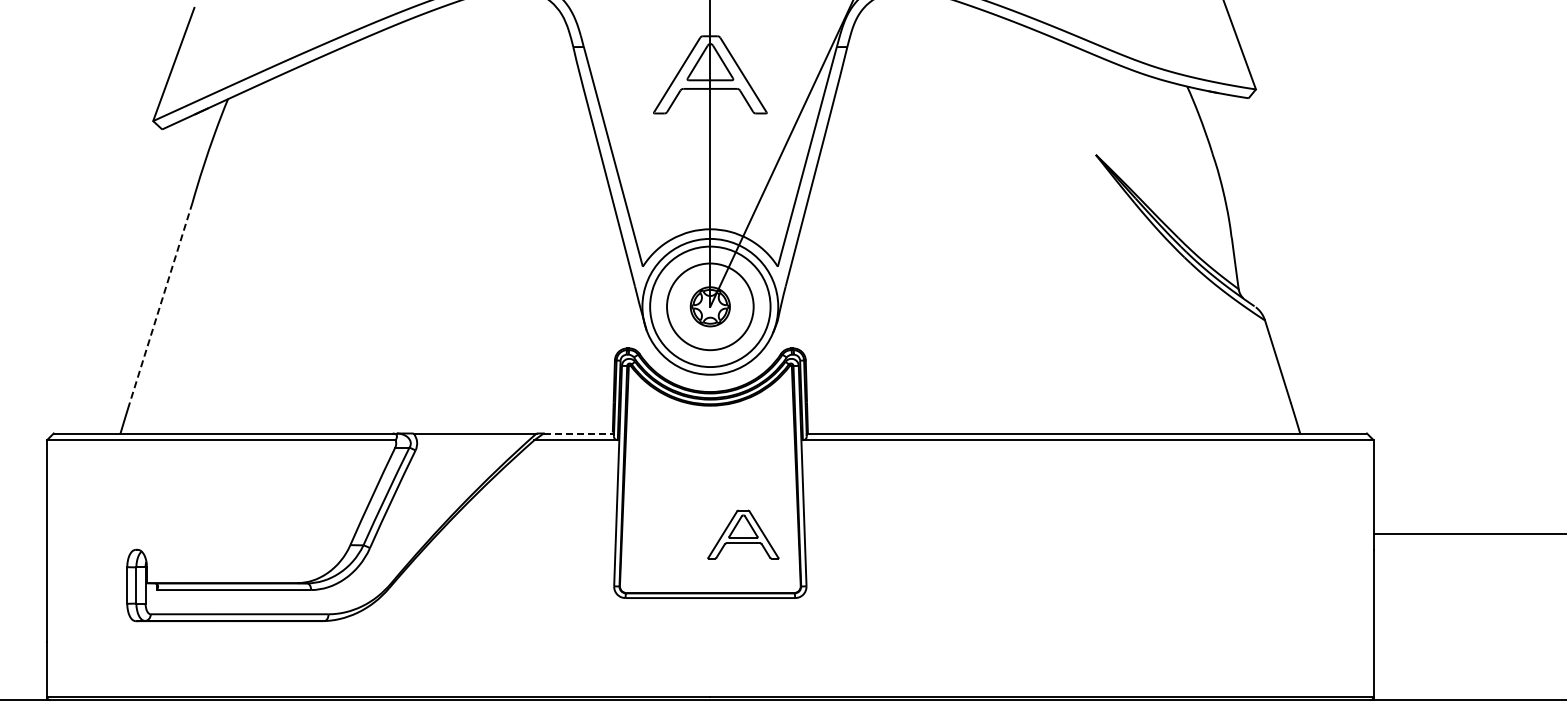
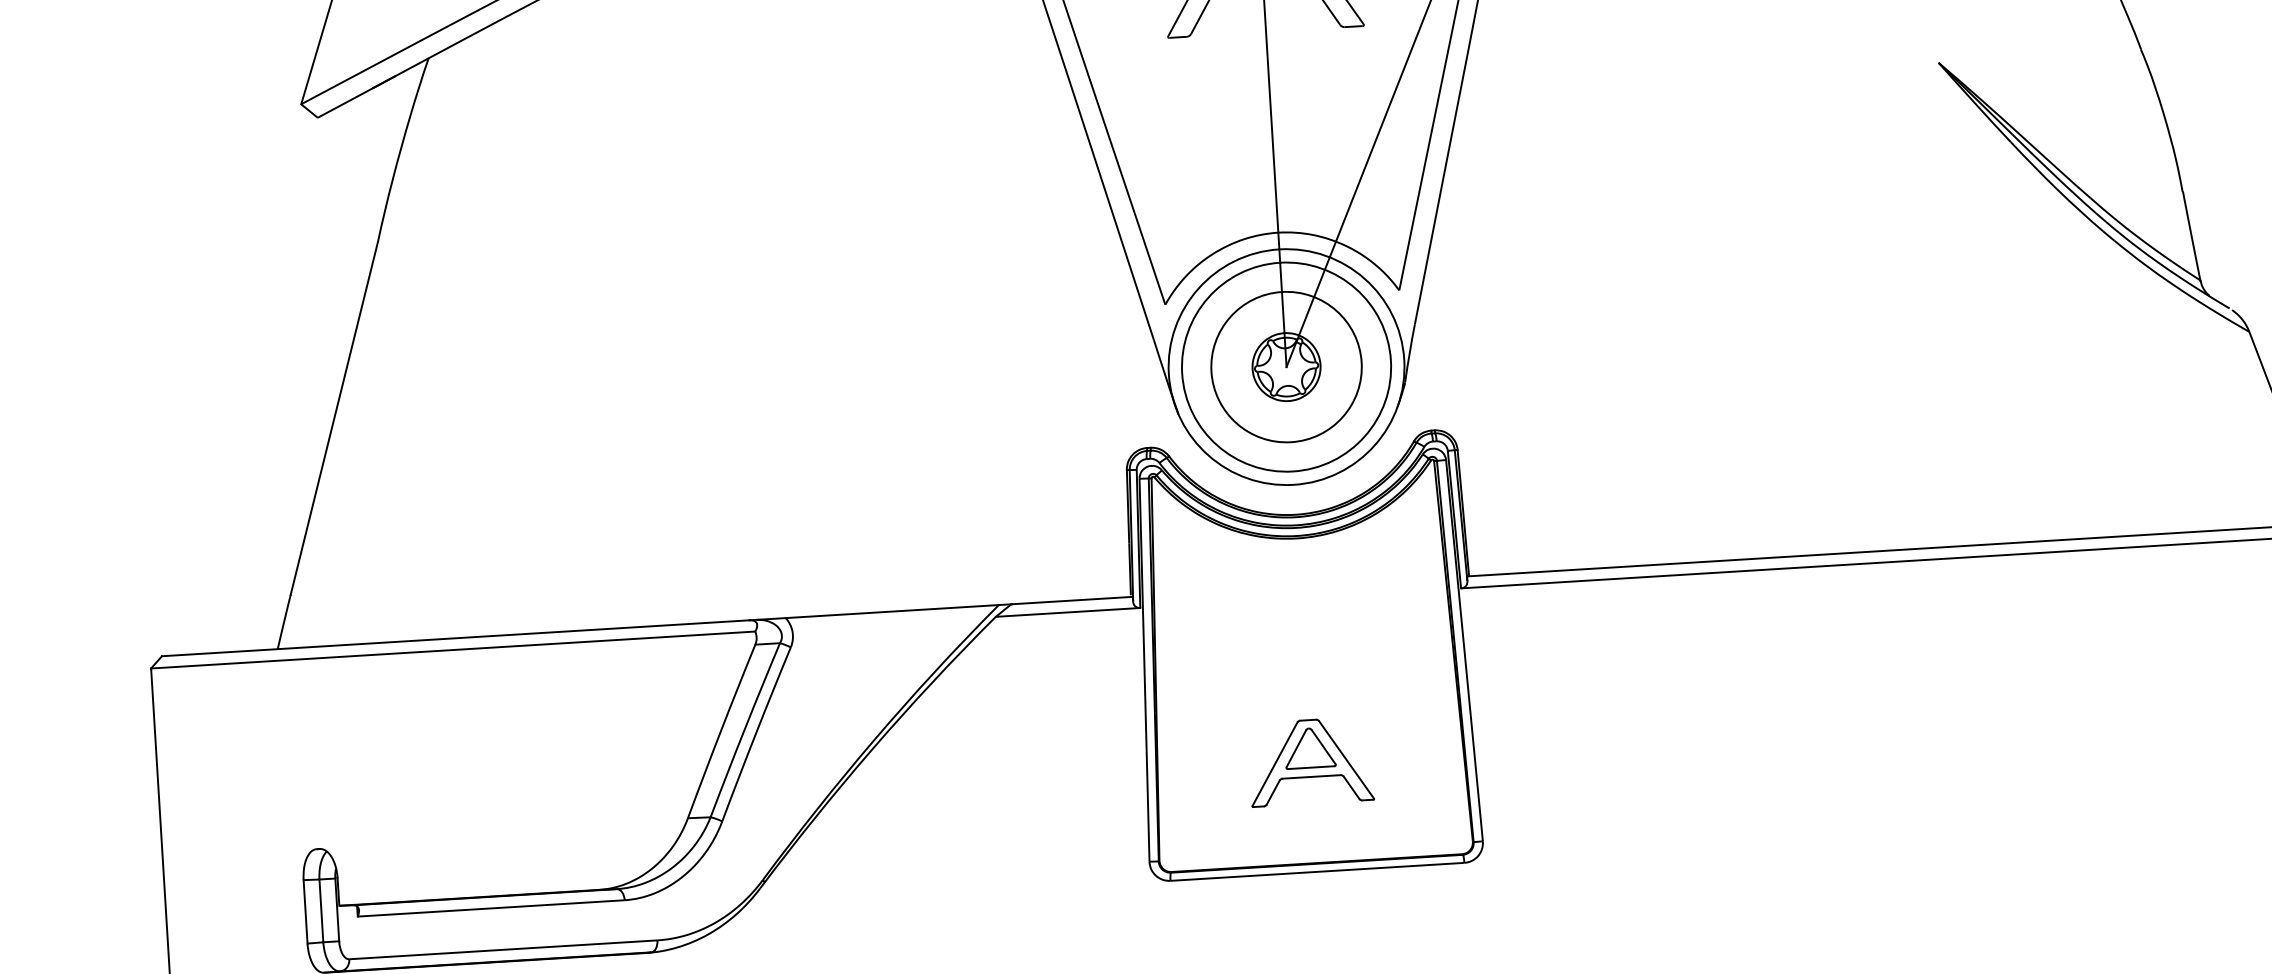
line: (161, 302) -> (334, 417), dashed -> solid
line: (579, 433) -> (1073, 600), dashed -> solid
part: (743, 534) -> (1310, 761), moved

